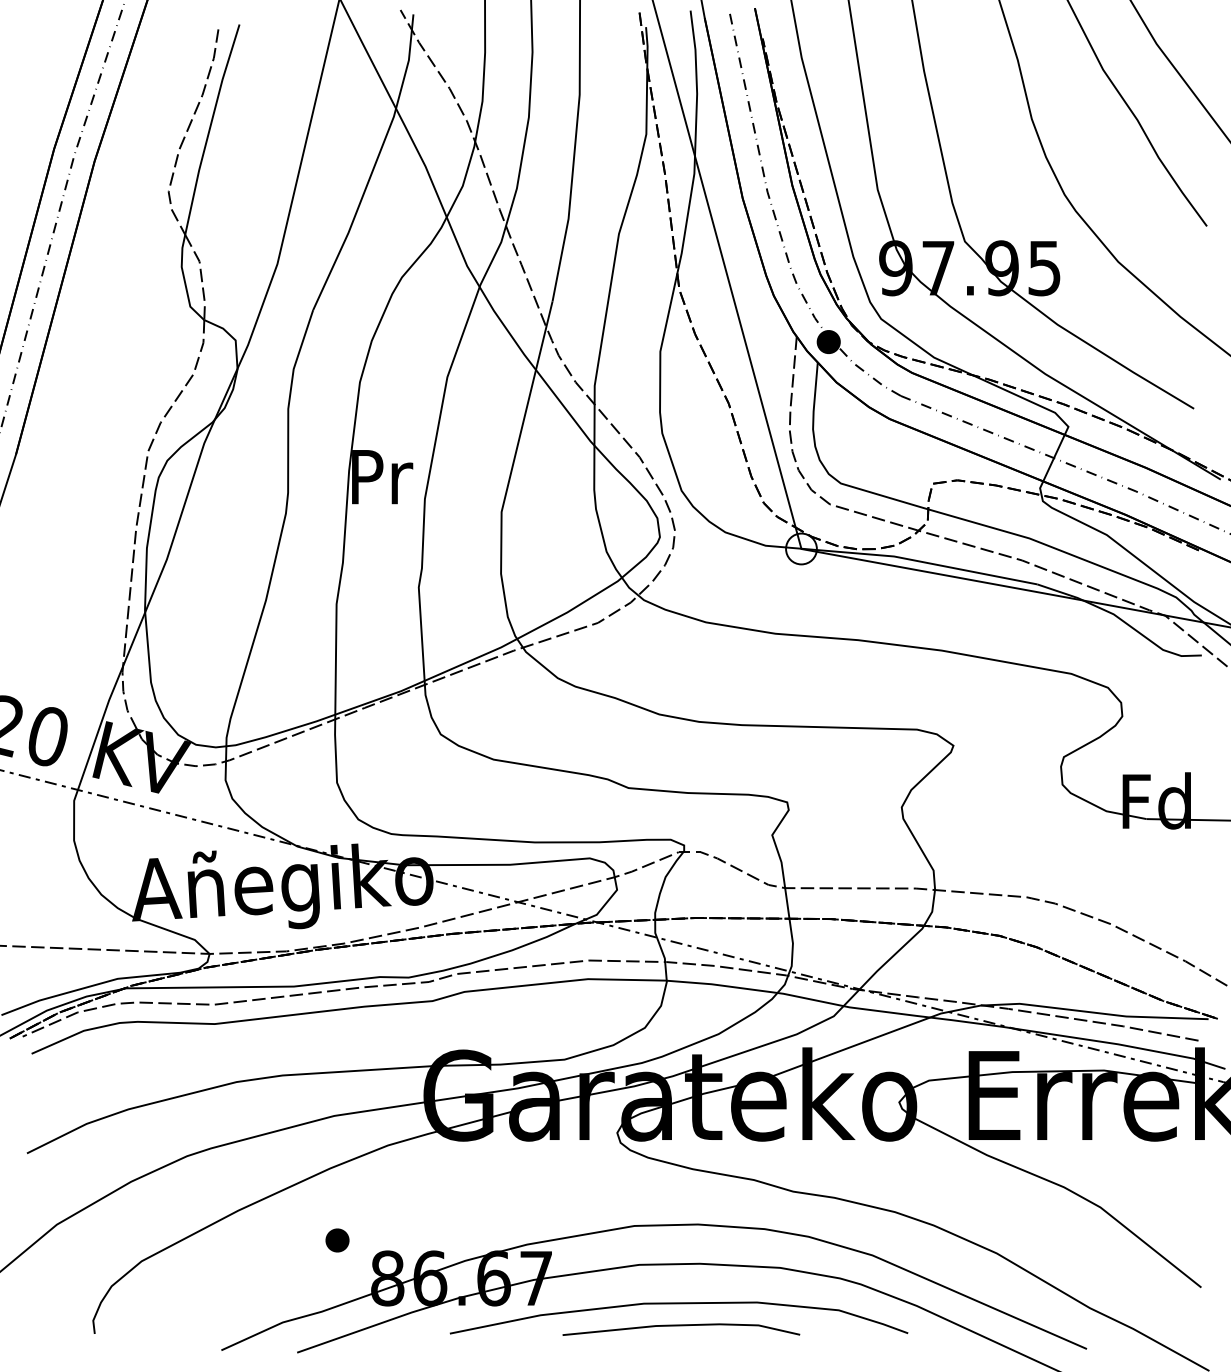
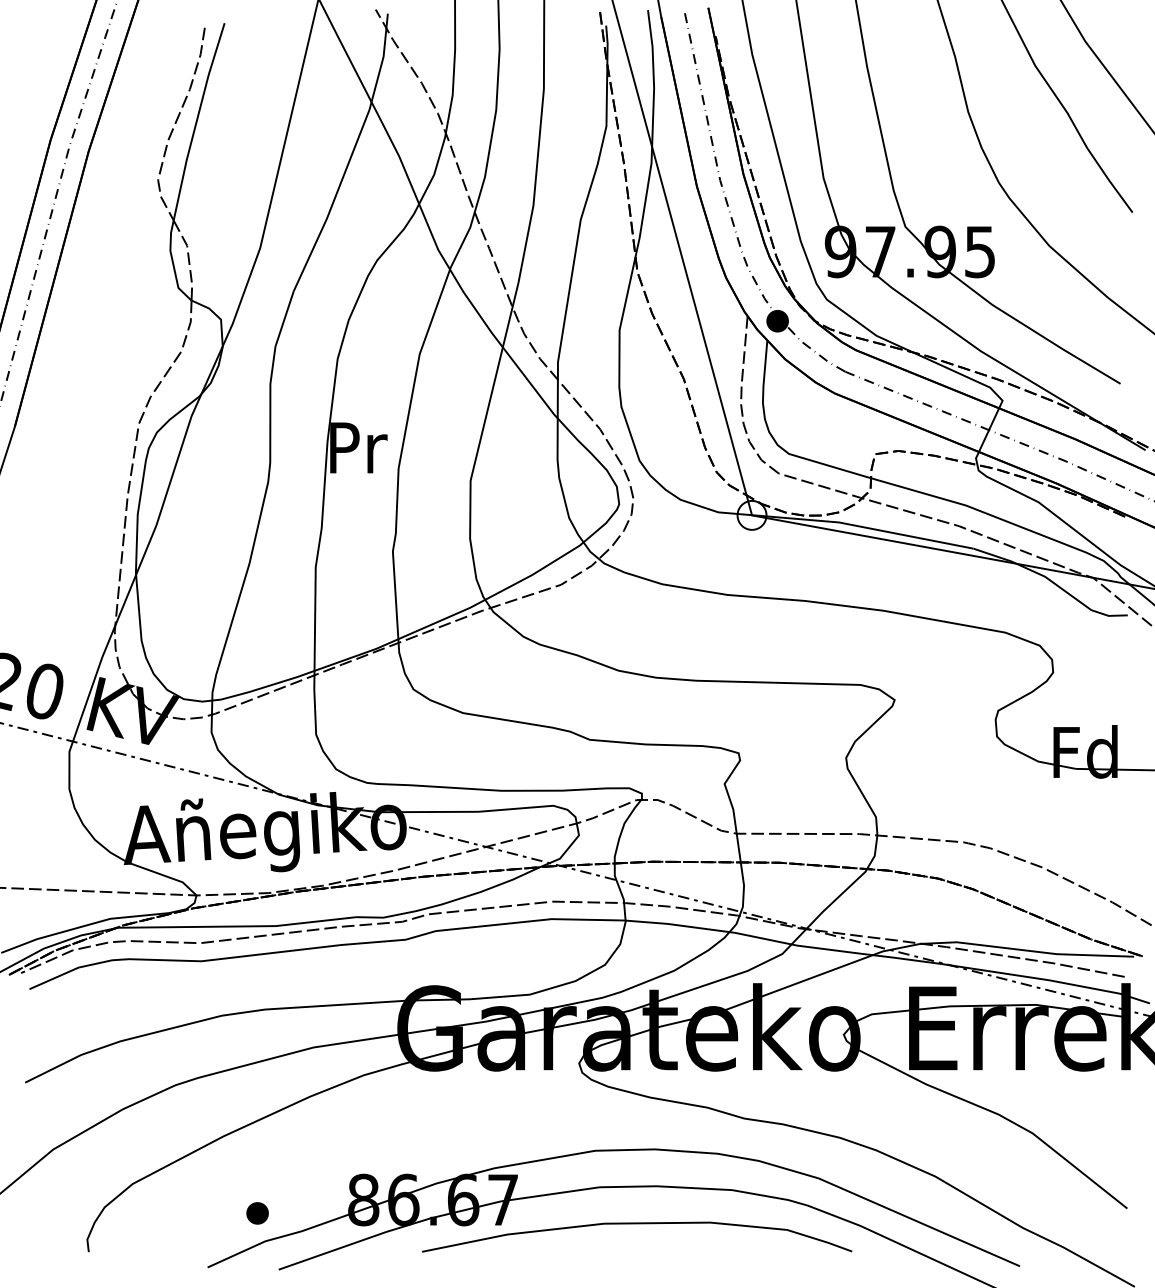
part: (337, 1240) -> (257, 1213), moved
line: (680, 1325) -> (638, 1244), removed

